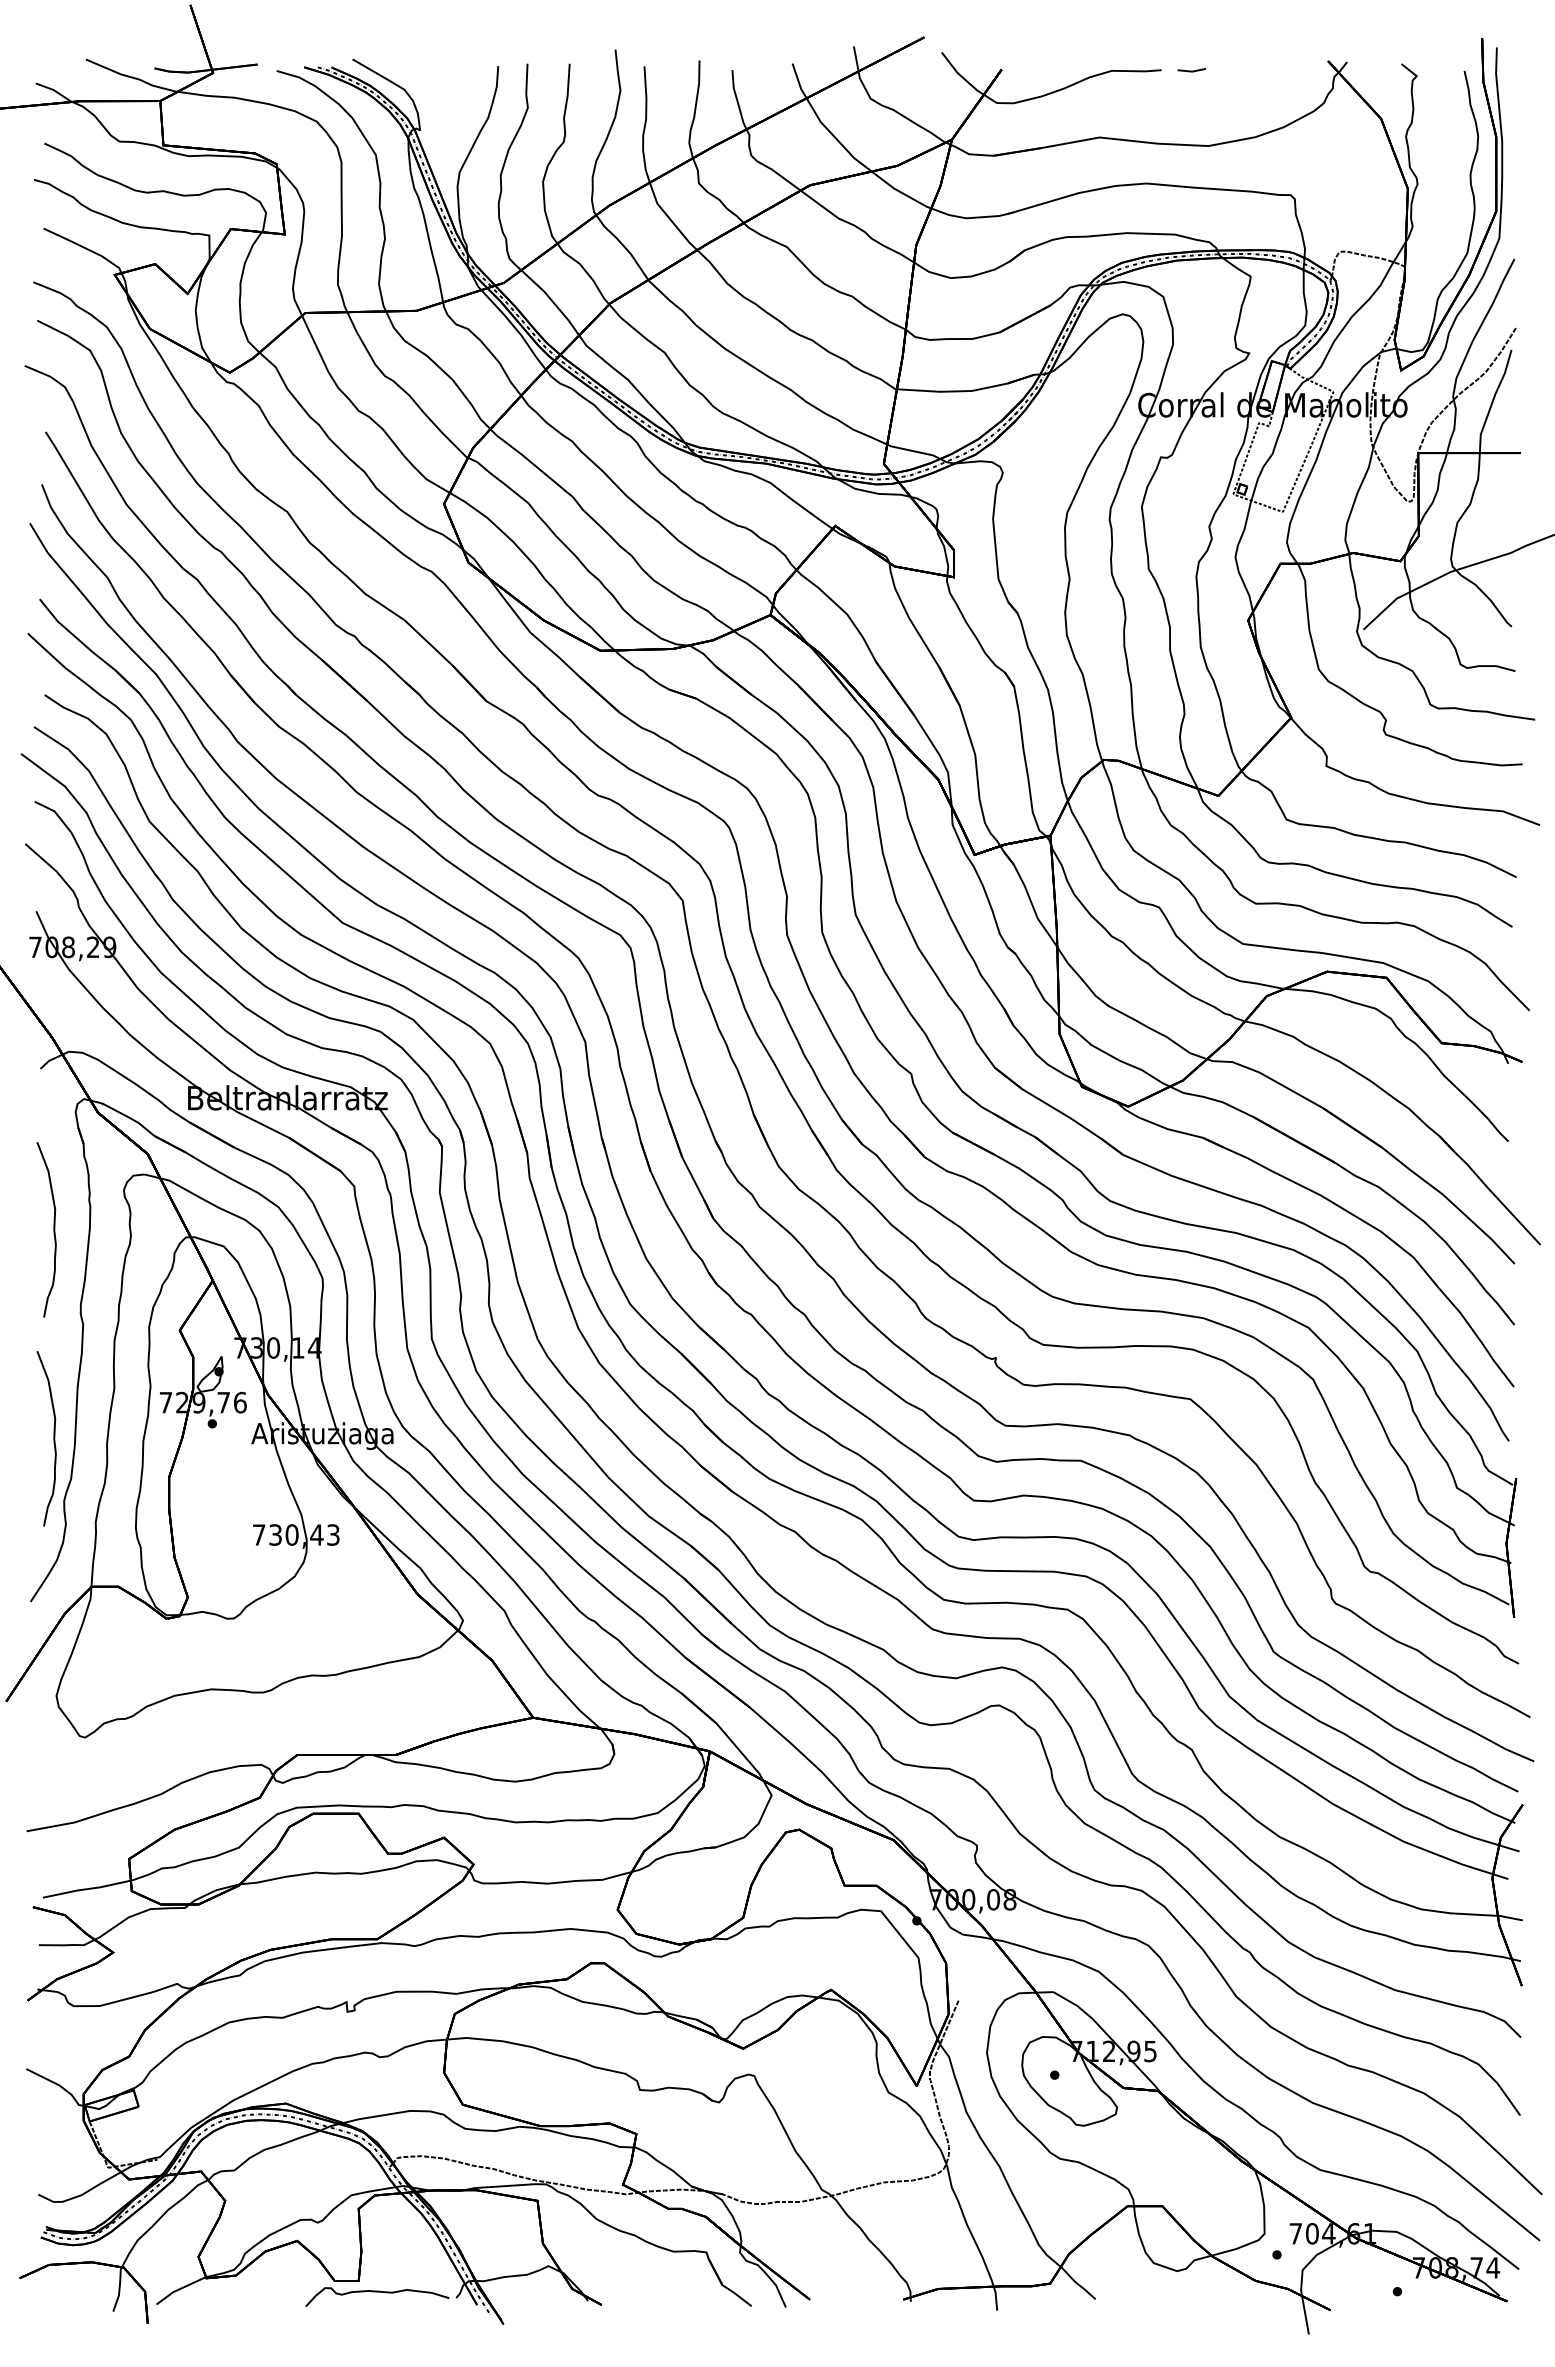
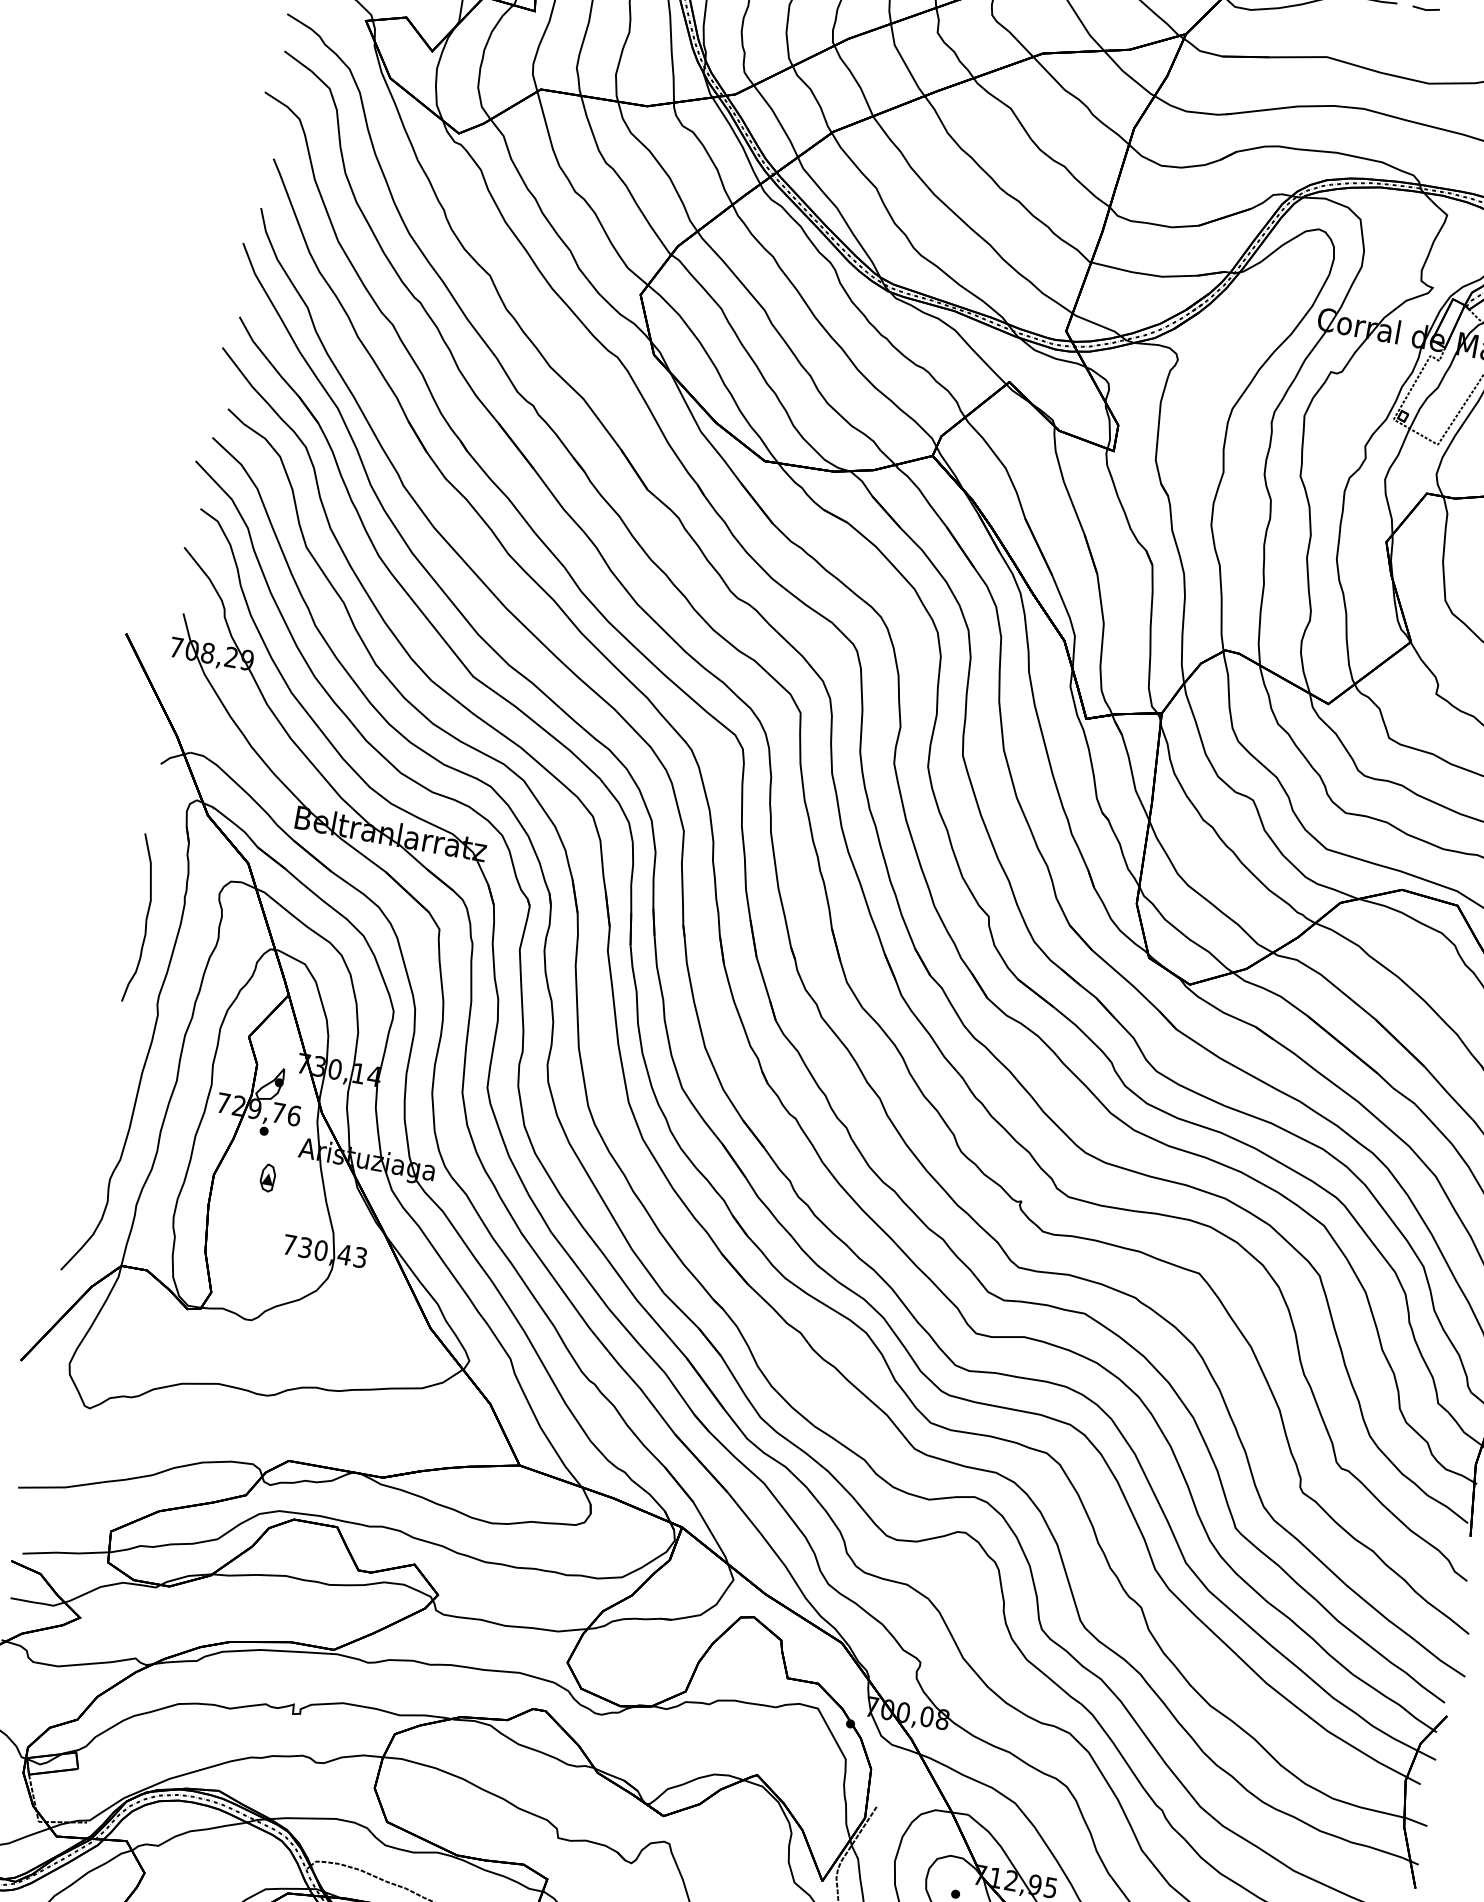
curve: (53, 1438) -> (110, 1118), removed
part: (224, 1470) -> (267, 1177), added

